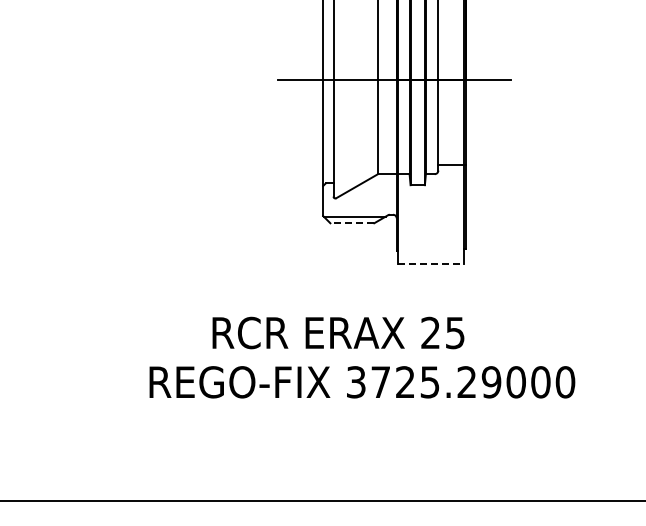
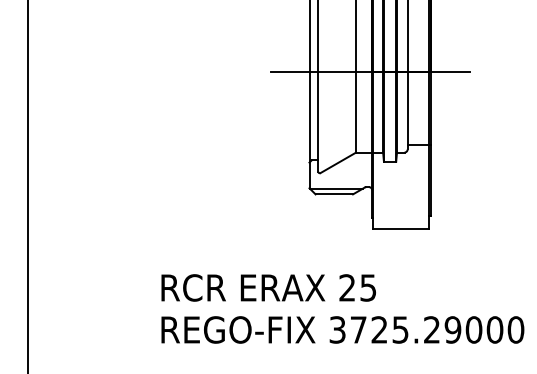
line: (352, 223) -> (334, 194), dashed -> solid
line: (431, 263) -> (401, 228), dashed -> solid
text: (338, 332) -> (268, 287), moved

